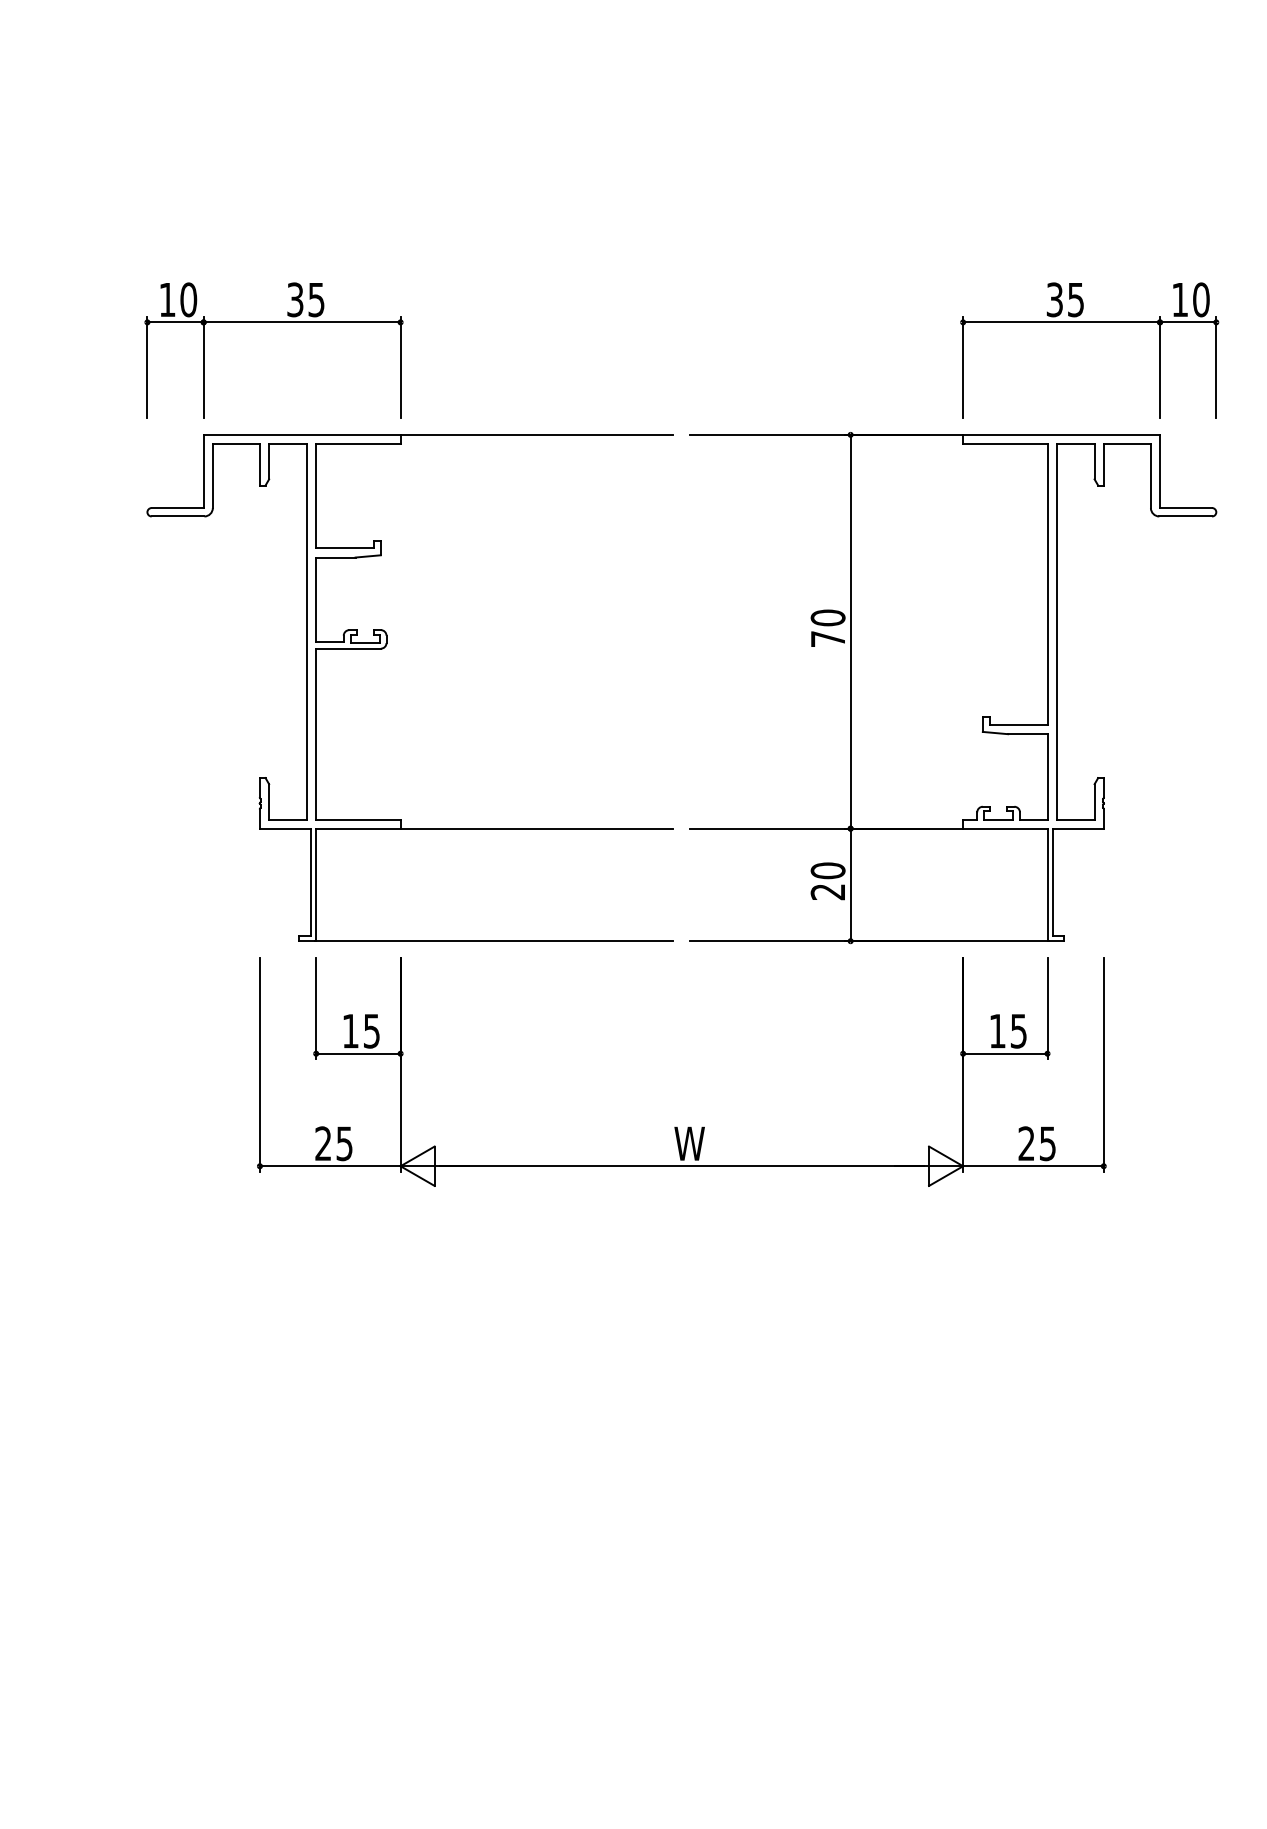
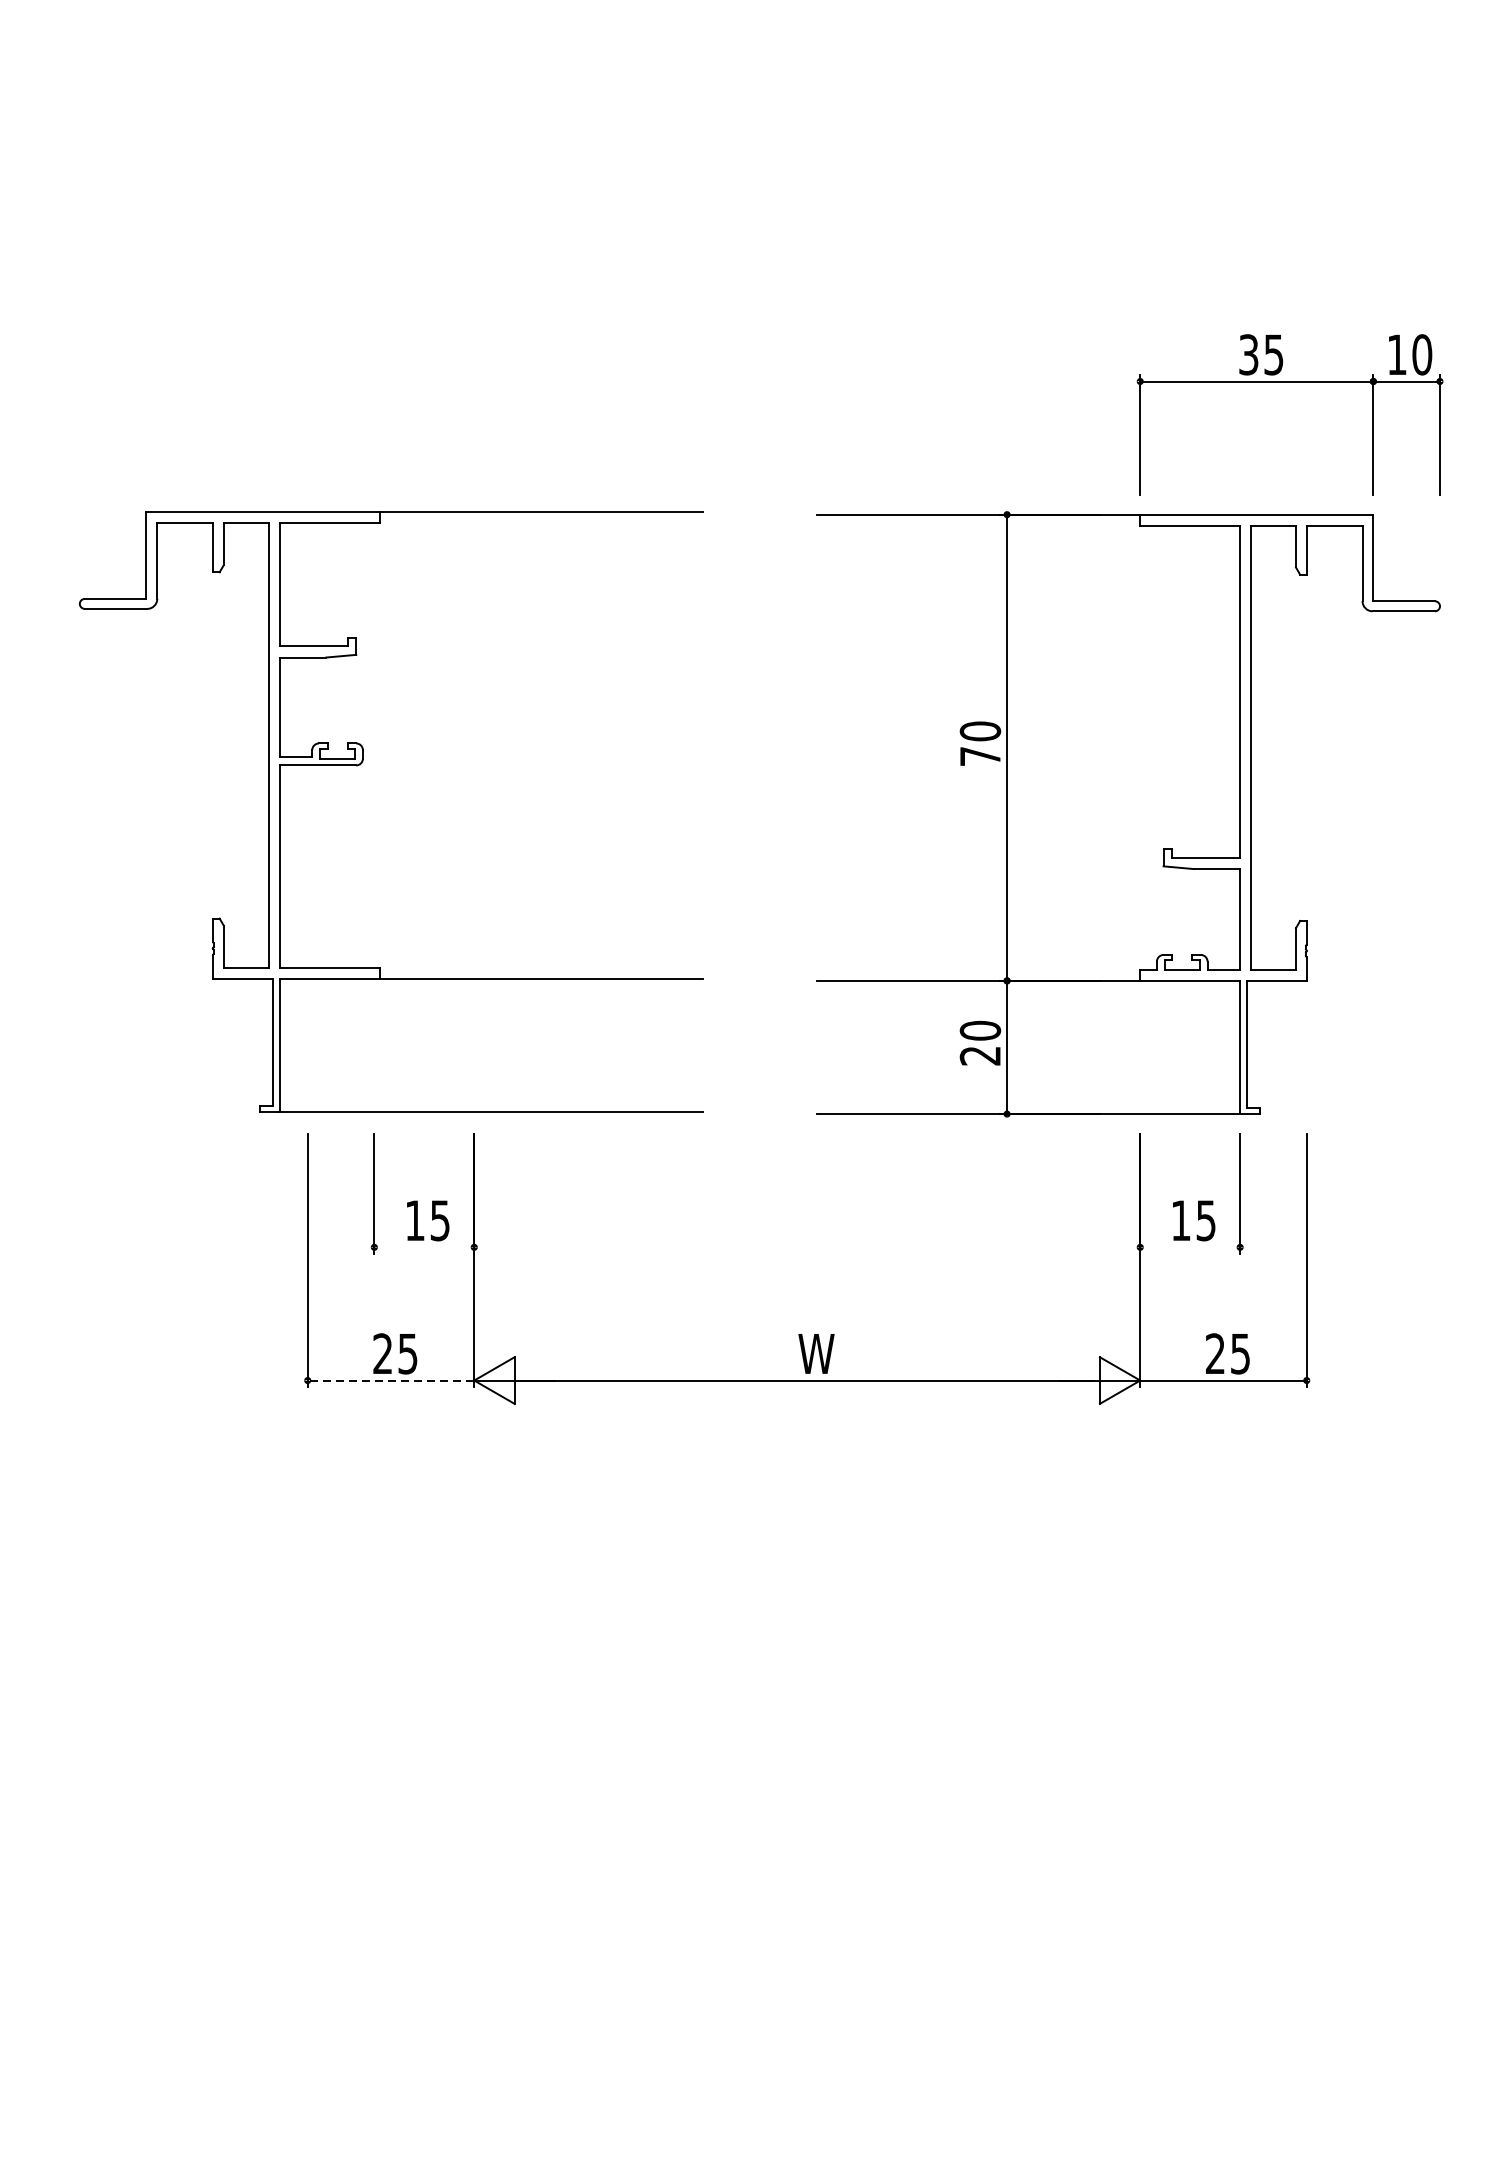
part: (273, 322) -> (323, 381), removed
part: (384, 648) -> (360, 765), moved
line: (358, 1053) -> (424, 1247), removed
line: (1005, 1053) -> (1190, 1247), removed
line: (329, 1166) -> (390, 1380), solid -> dashed

